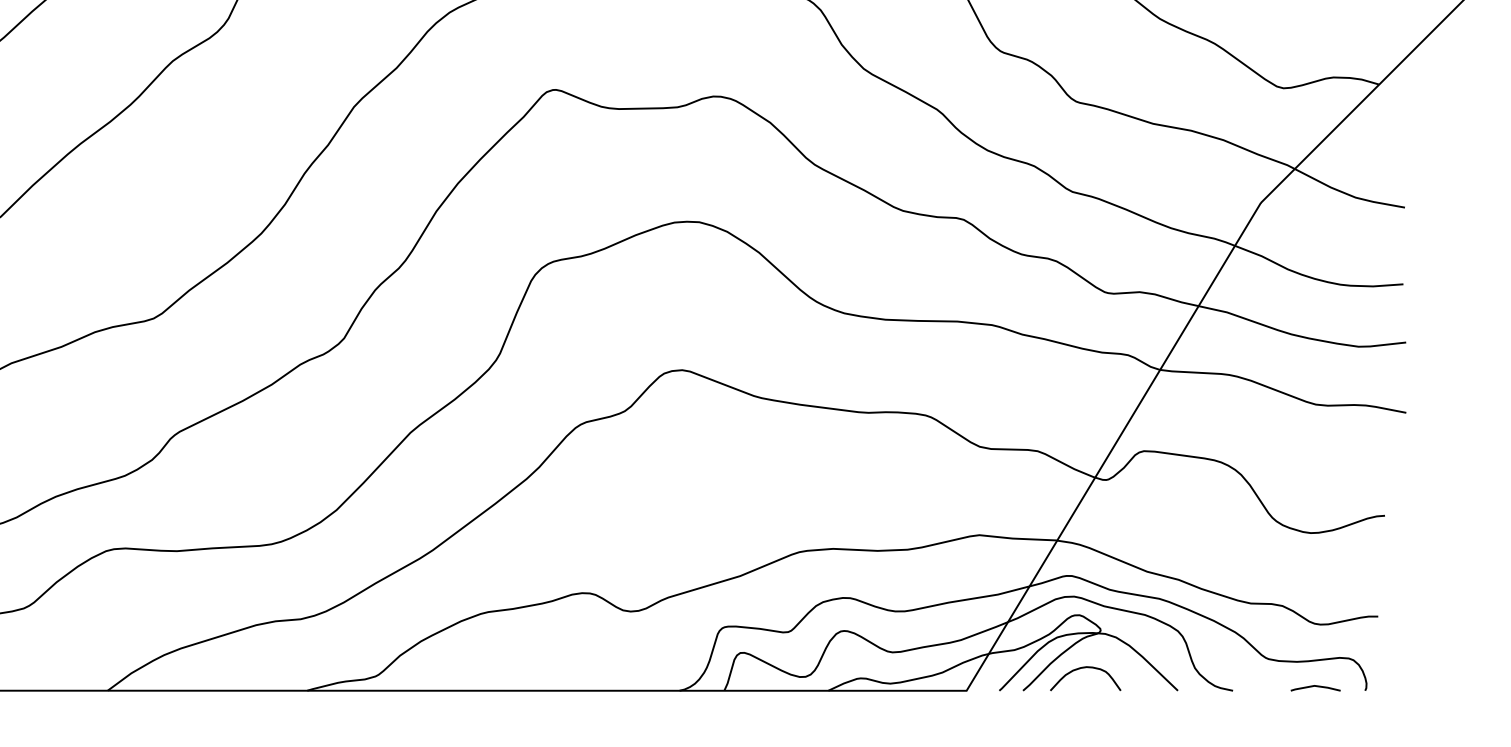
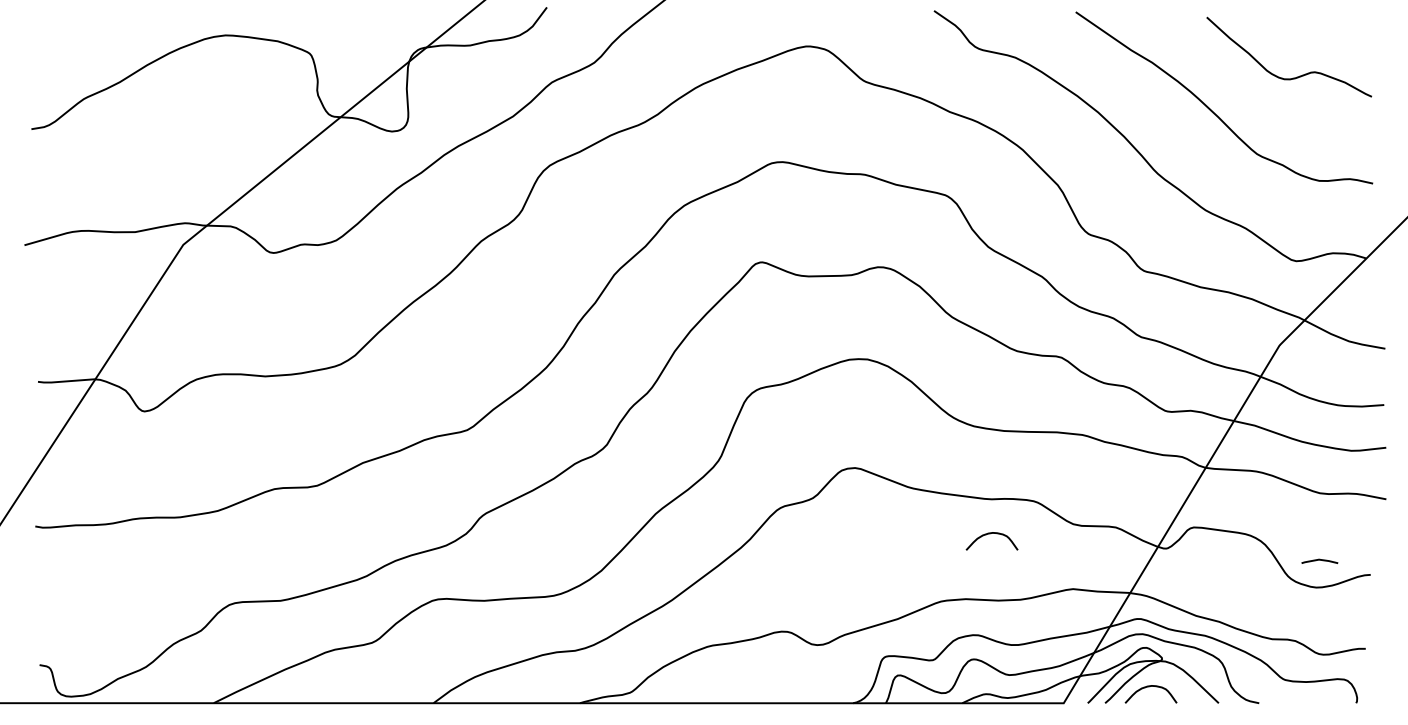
curve: (866, 460) -> (990, 534), added
line: (1315, 687) -> (1319, 560), moved

